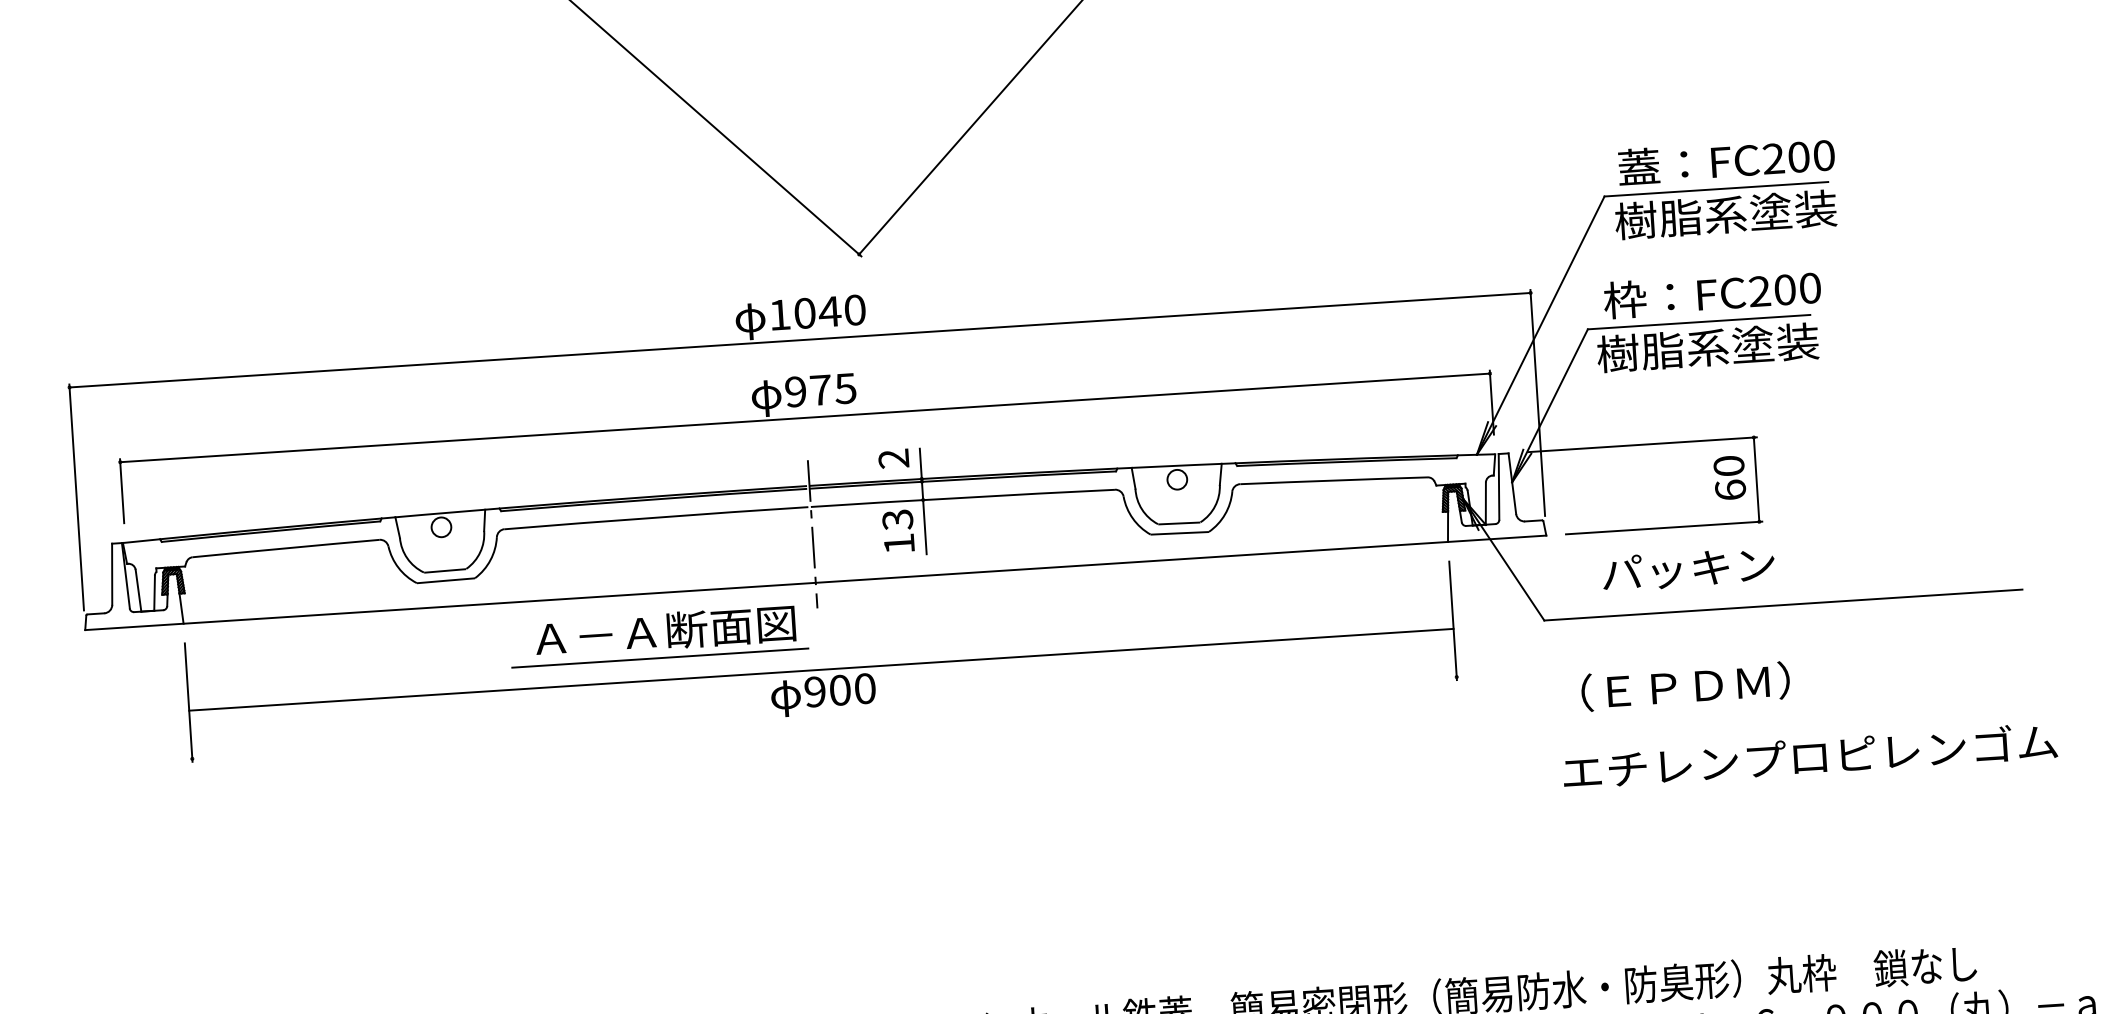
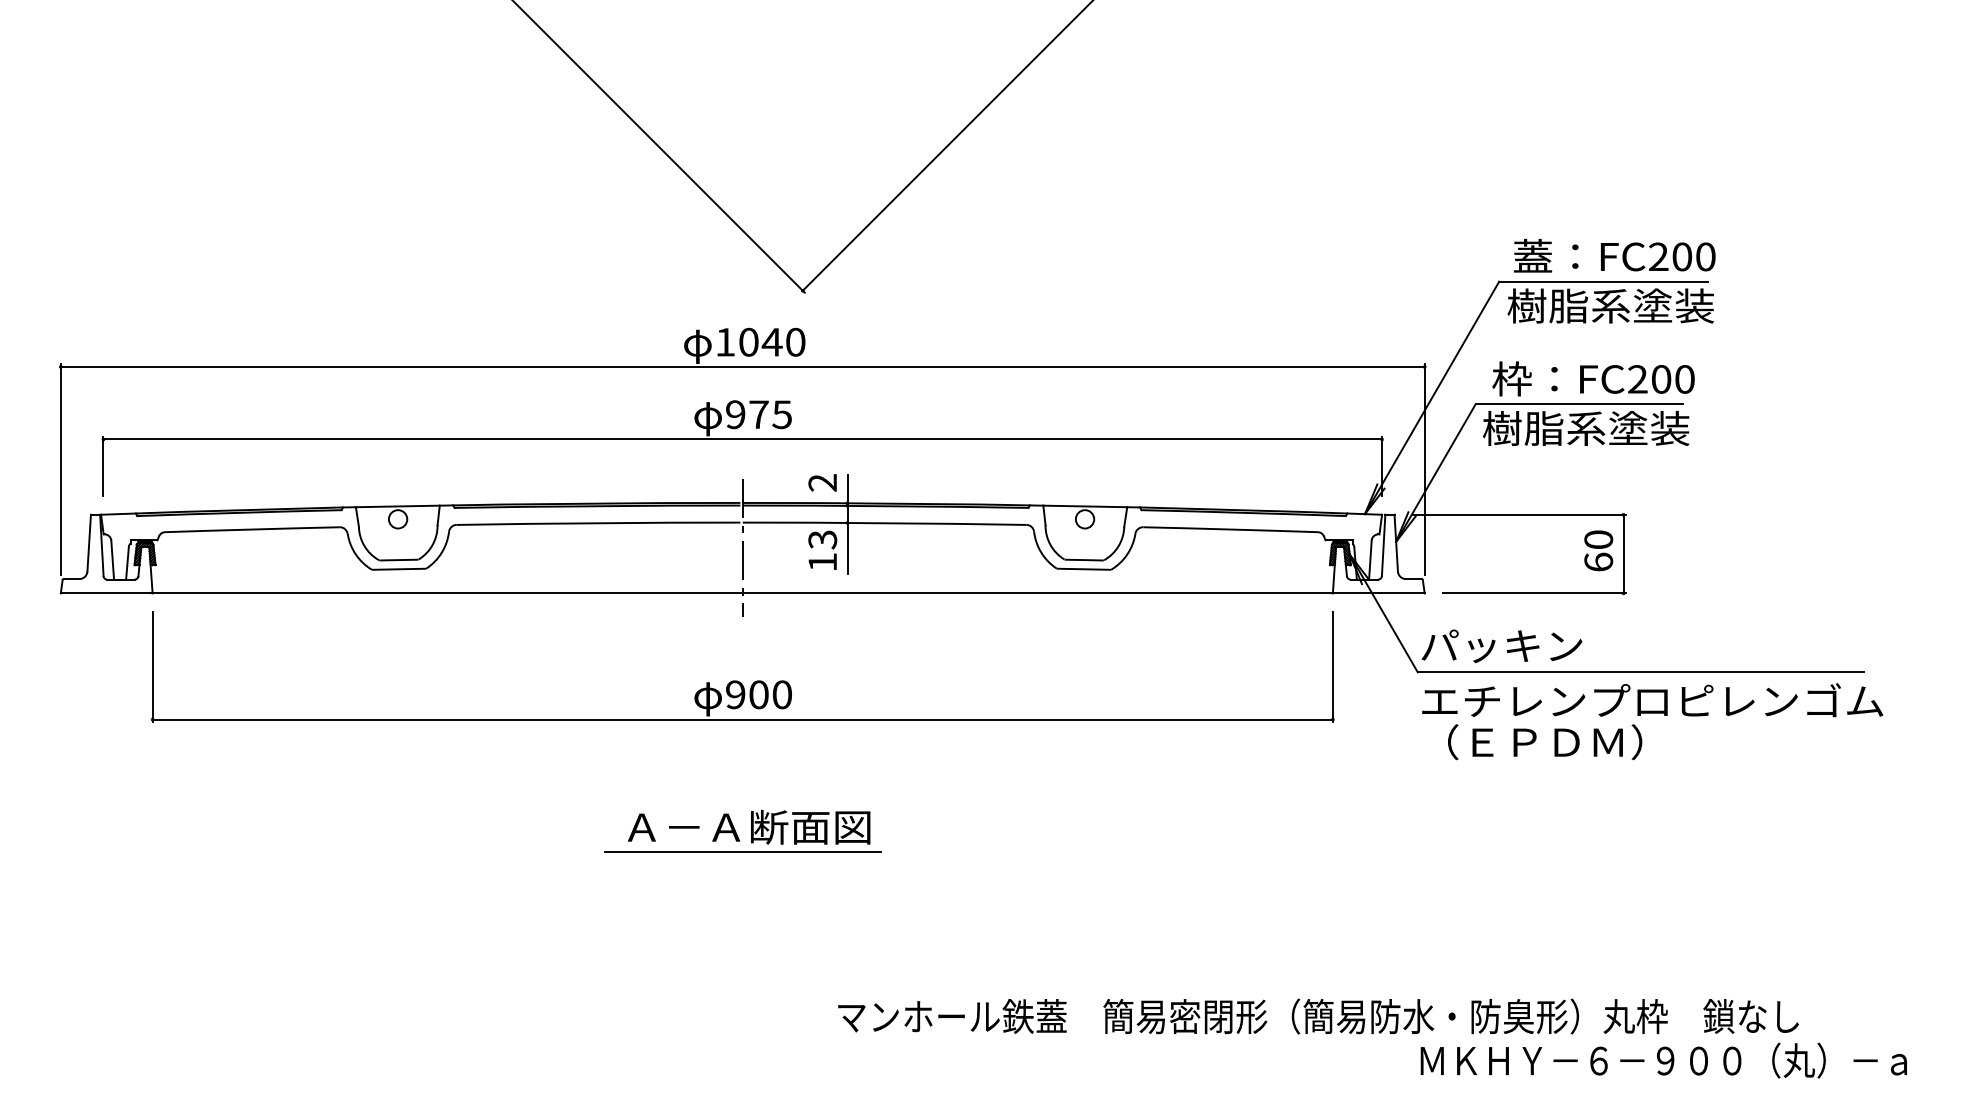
text: (1688, 569) -> (1501, 646), moved
part: (658, 636) -> (742, 831), moved
line: (821, 669) -> (742, 719), moved
text: (1809, 756) -> (1652, 700), moved

